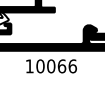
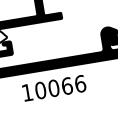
text: (51, 66) -> (54, 88), moved

